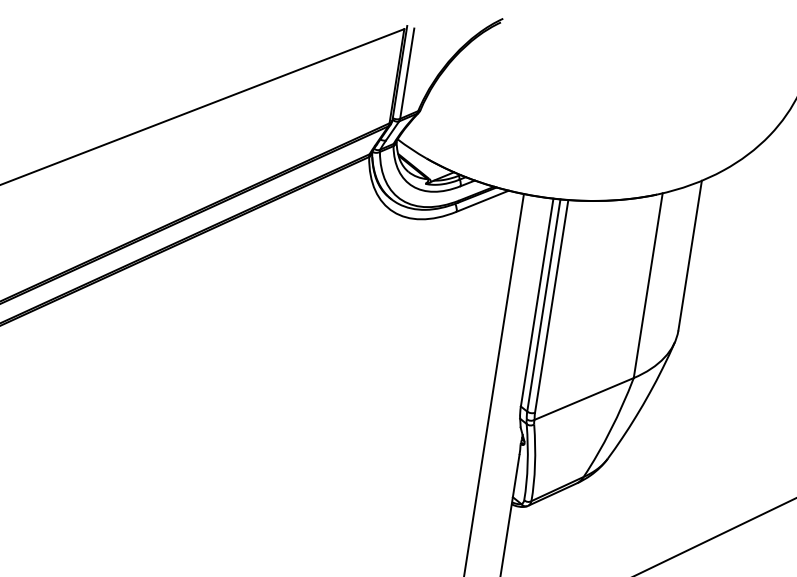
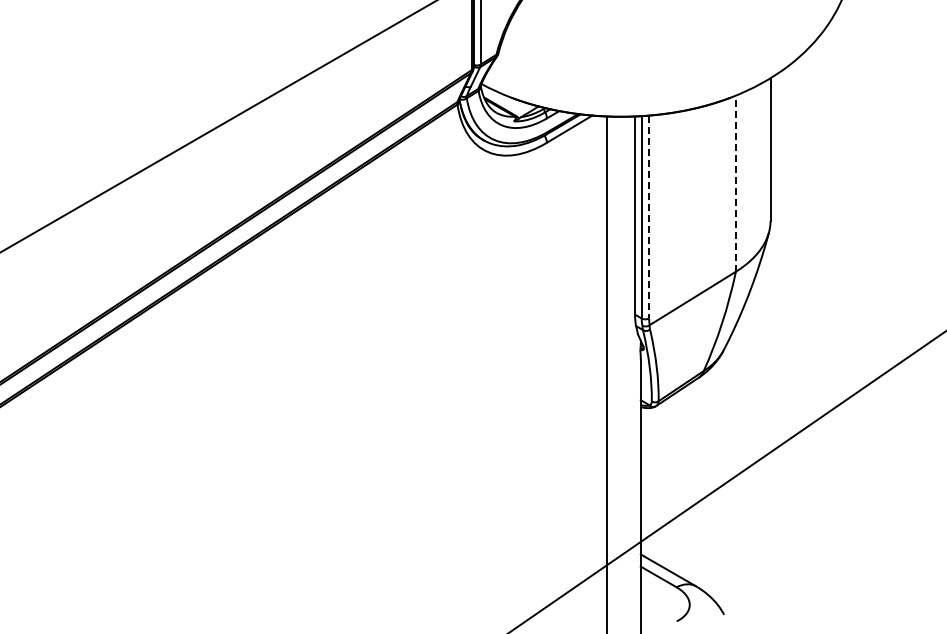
line: (647, 285) -> (735, 183), solid -> dashed
line: (551, 306) -> (649, 217), solid -> dashed

